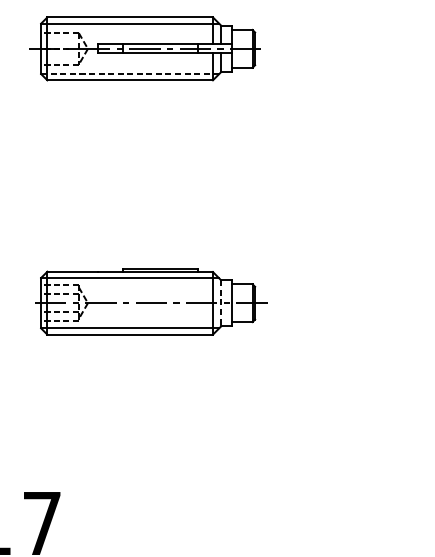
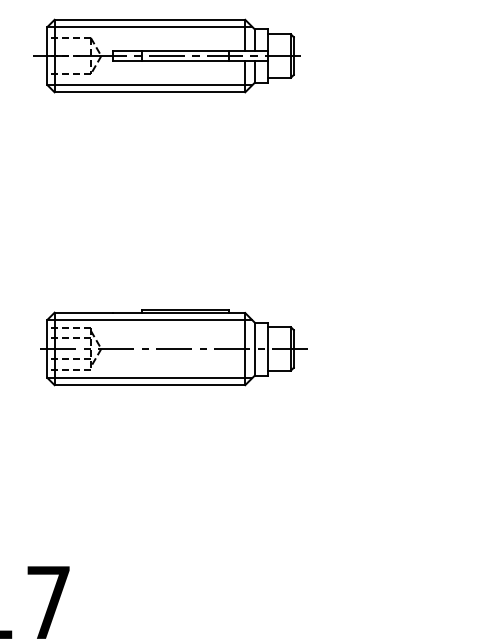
line: (130, 74) -> (150, 85), dashed -> solid
line: (220, 303) -> (254, 349), dashed -> solid

